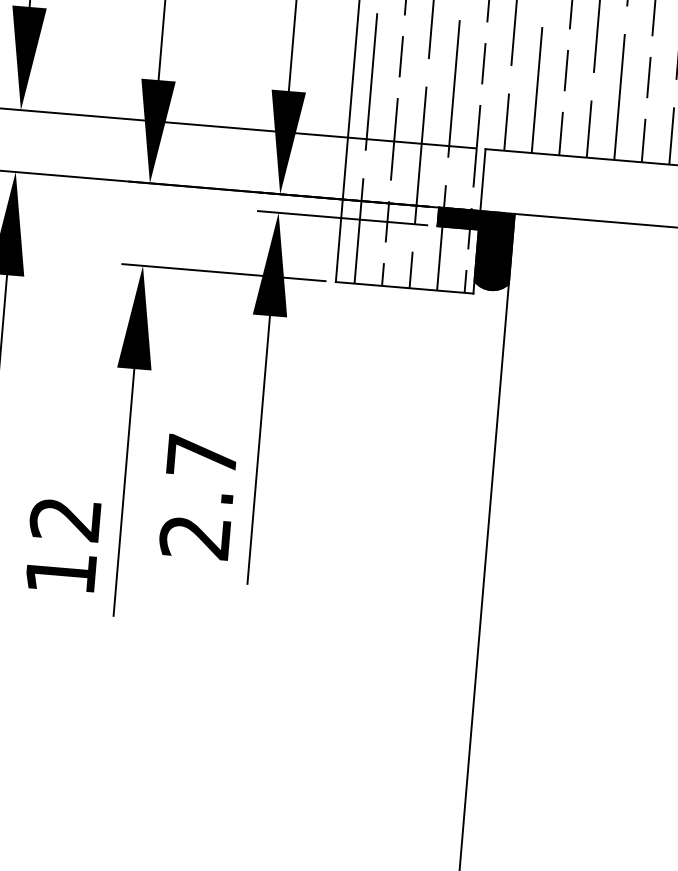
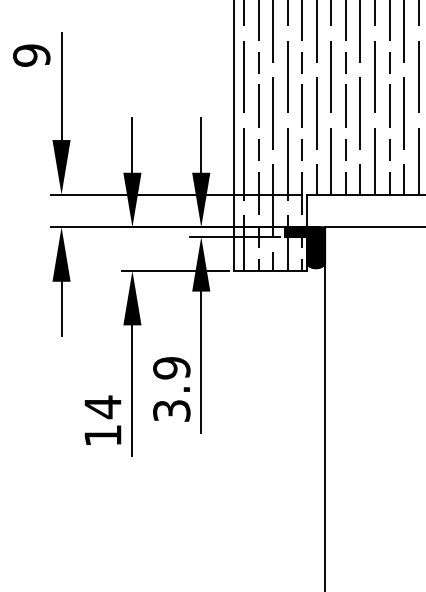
text: (198, 496) -> (171, 389), 2.7 -> 3.9
text: (64, 519) -> (102, 407), 12 -> 14

